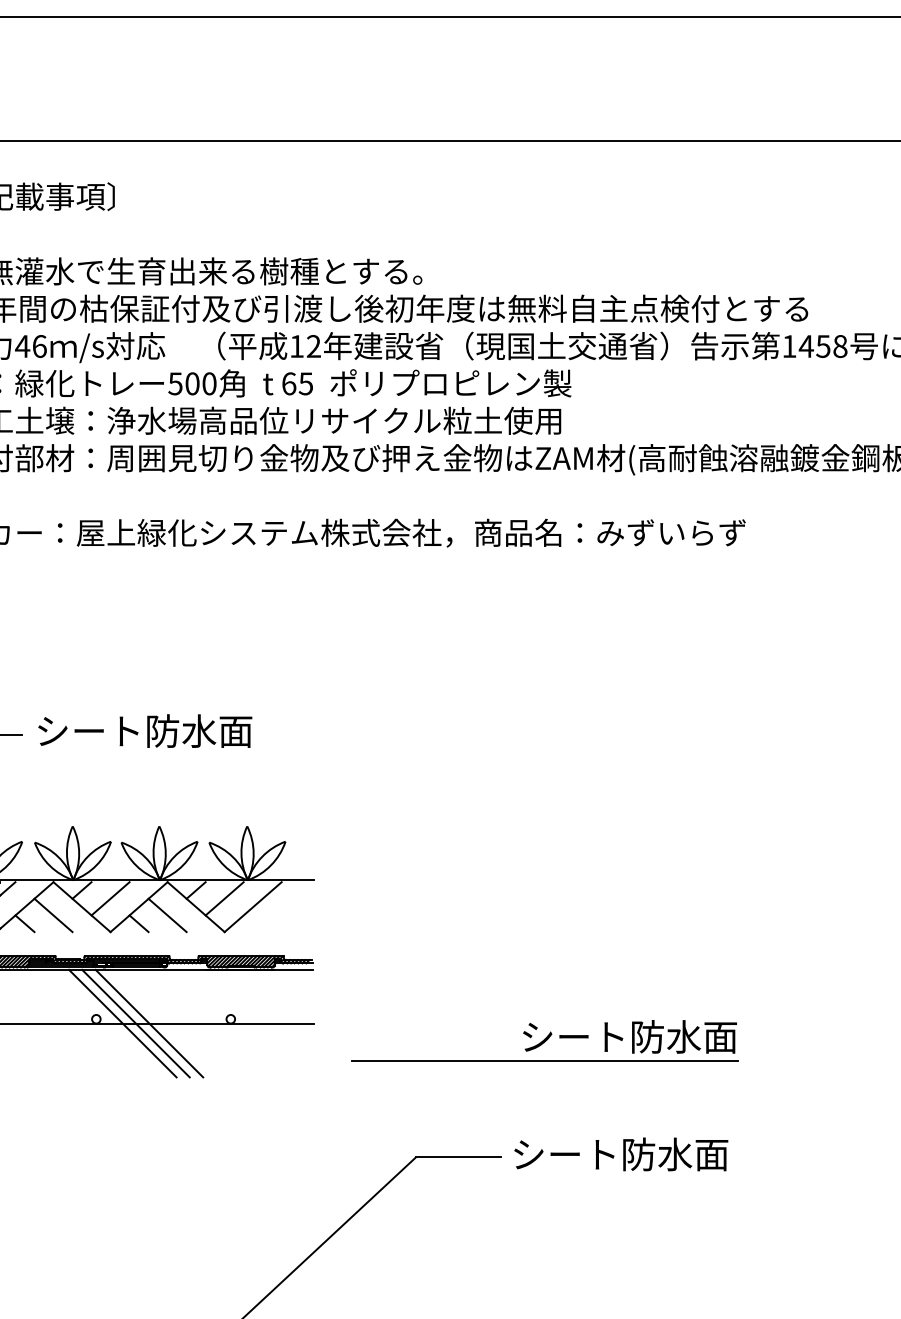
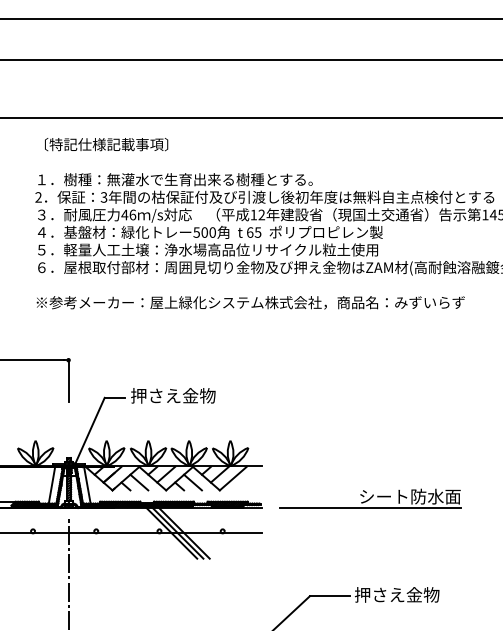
text: (143, 730) -> (181, 395), シート防水面 -> 押さえ金物
part: (545, 1040) -> (370, 498), moved
text: (619, 1153) -> (405, 594), シート防水面 -> 押さえ金物

